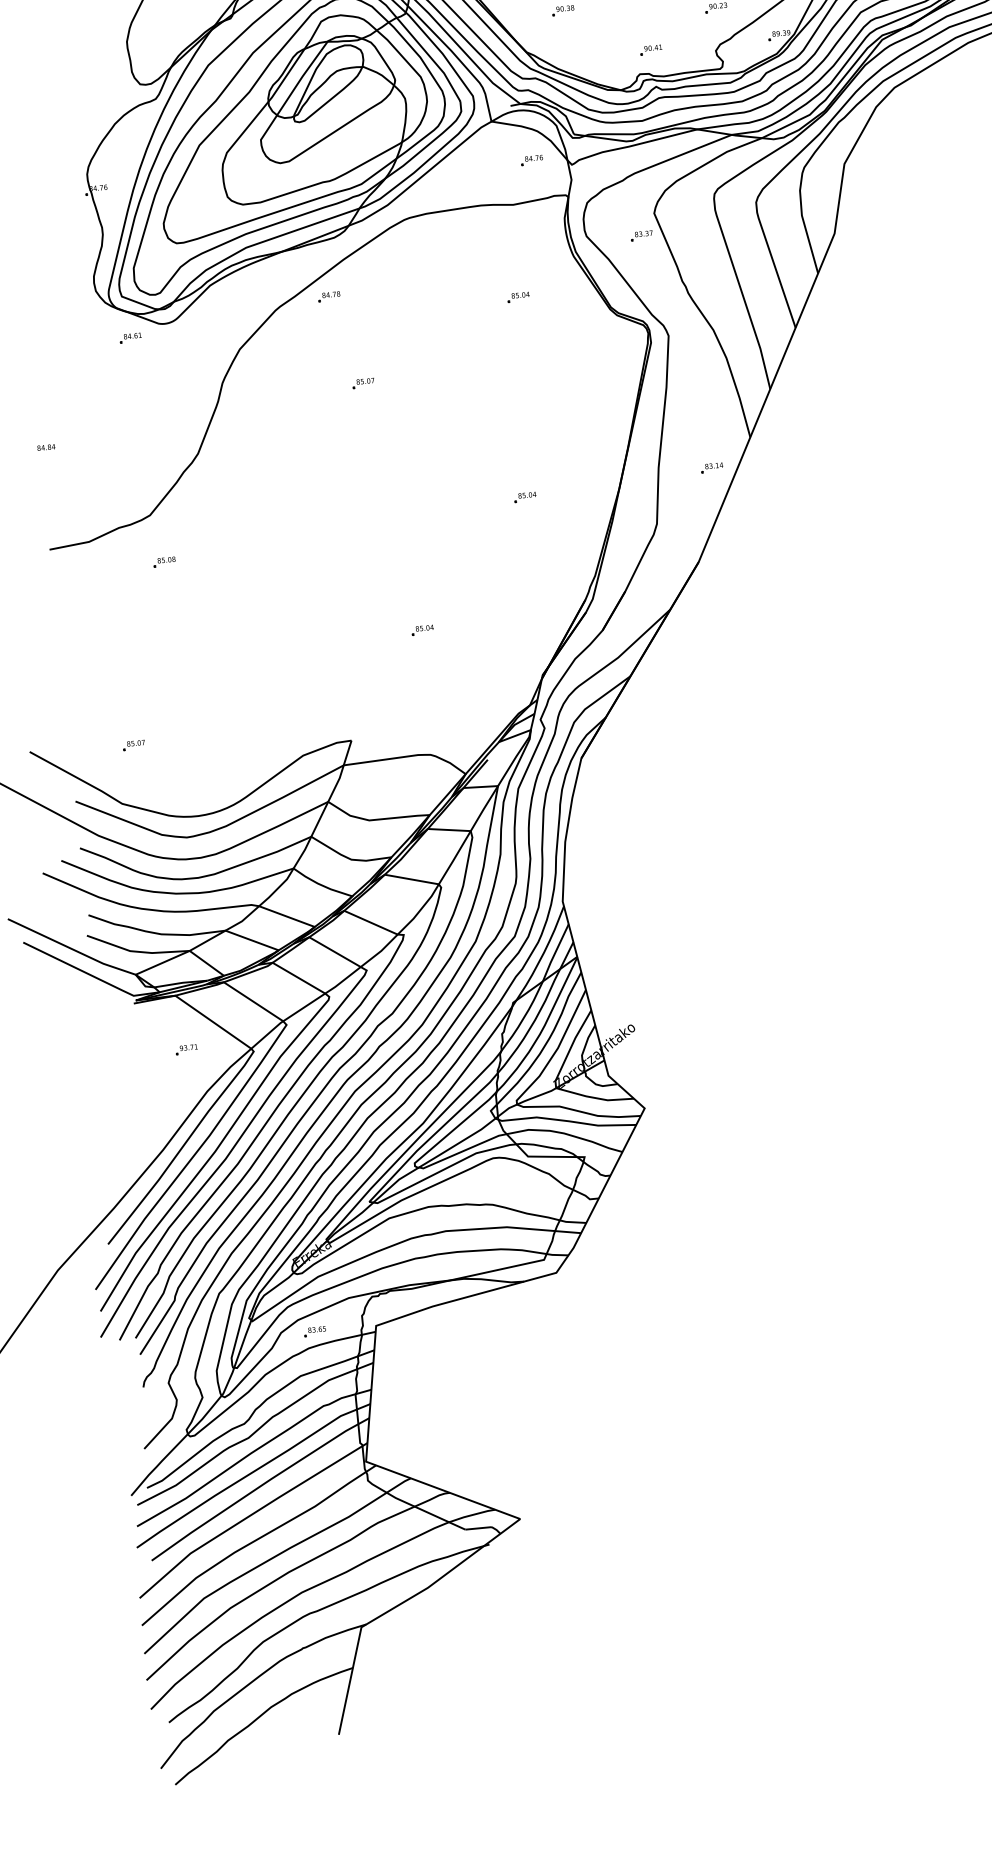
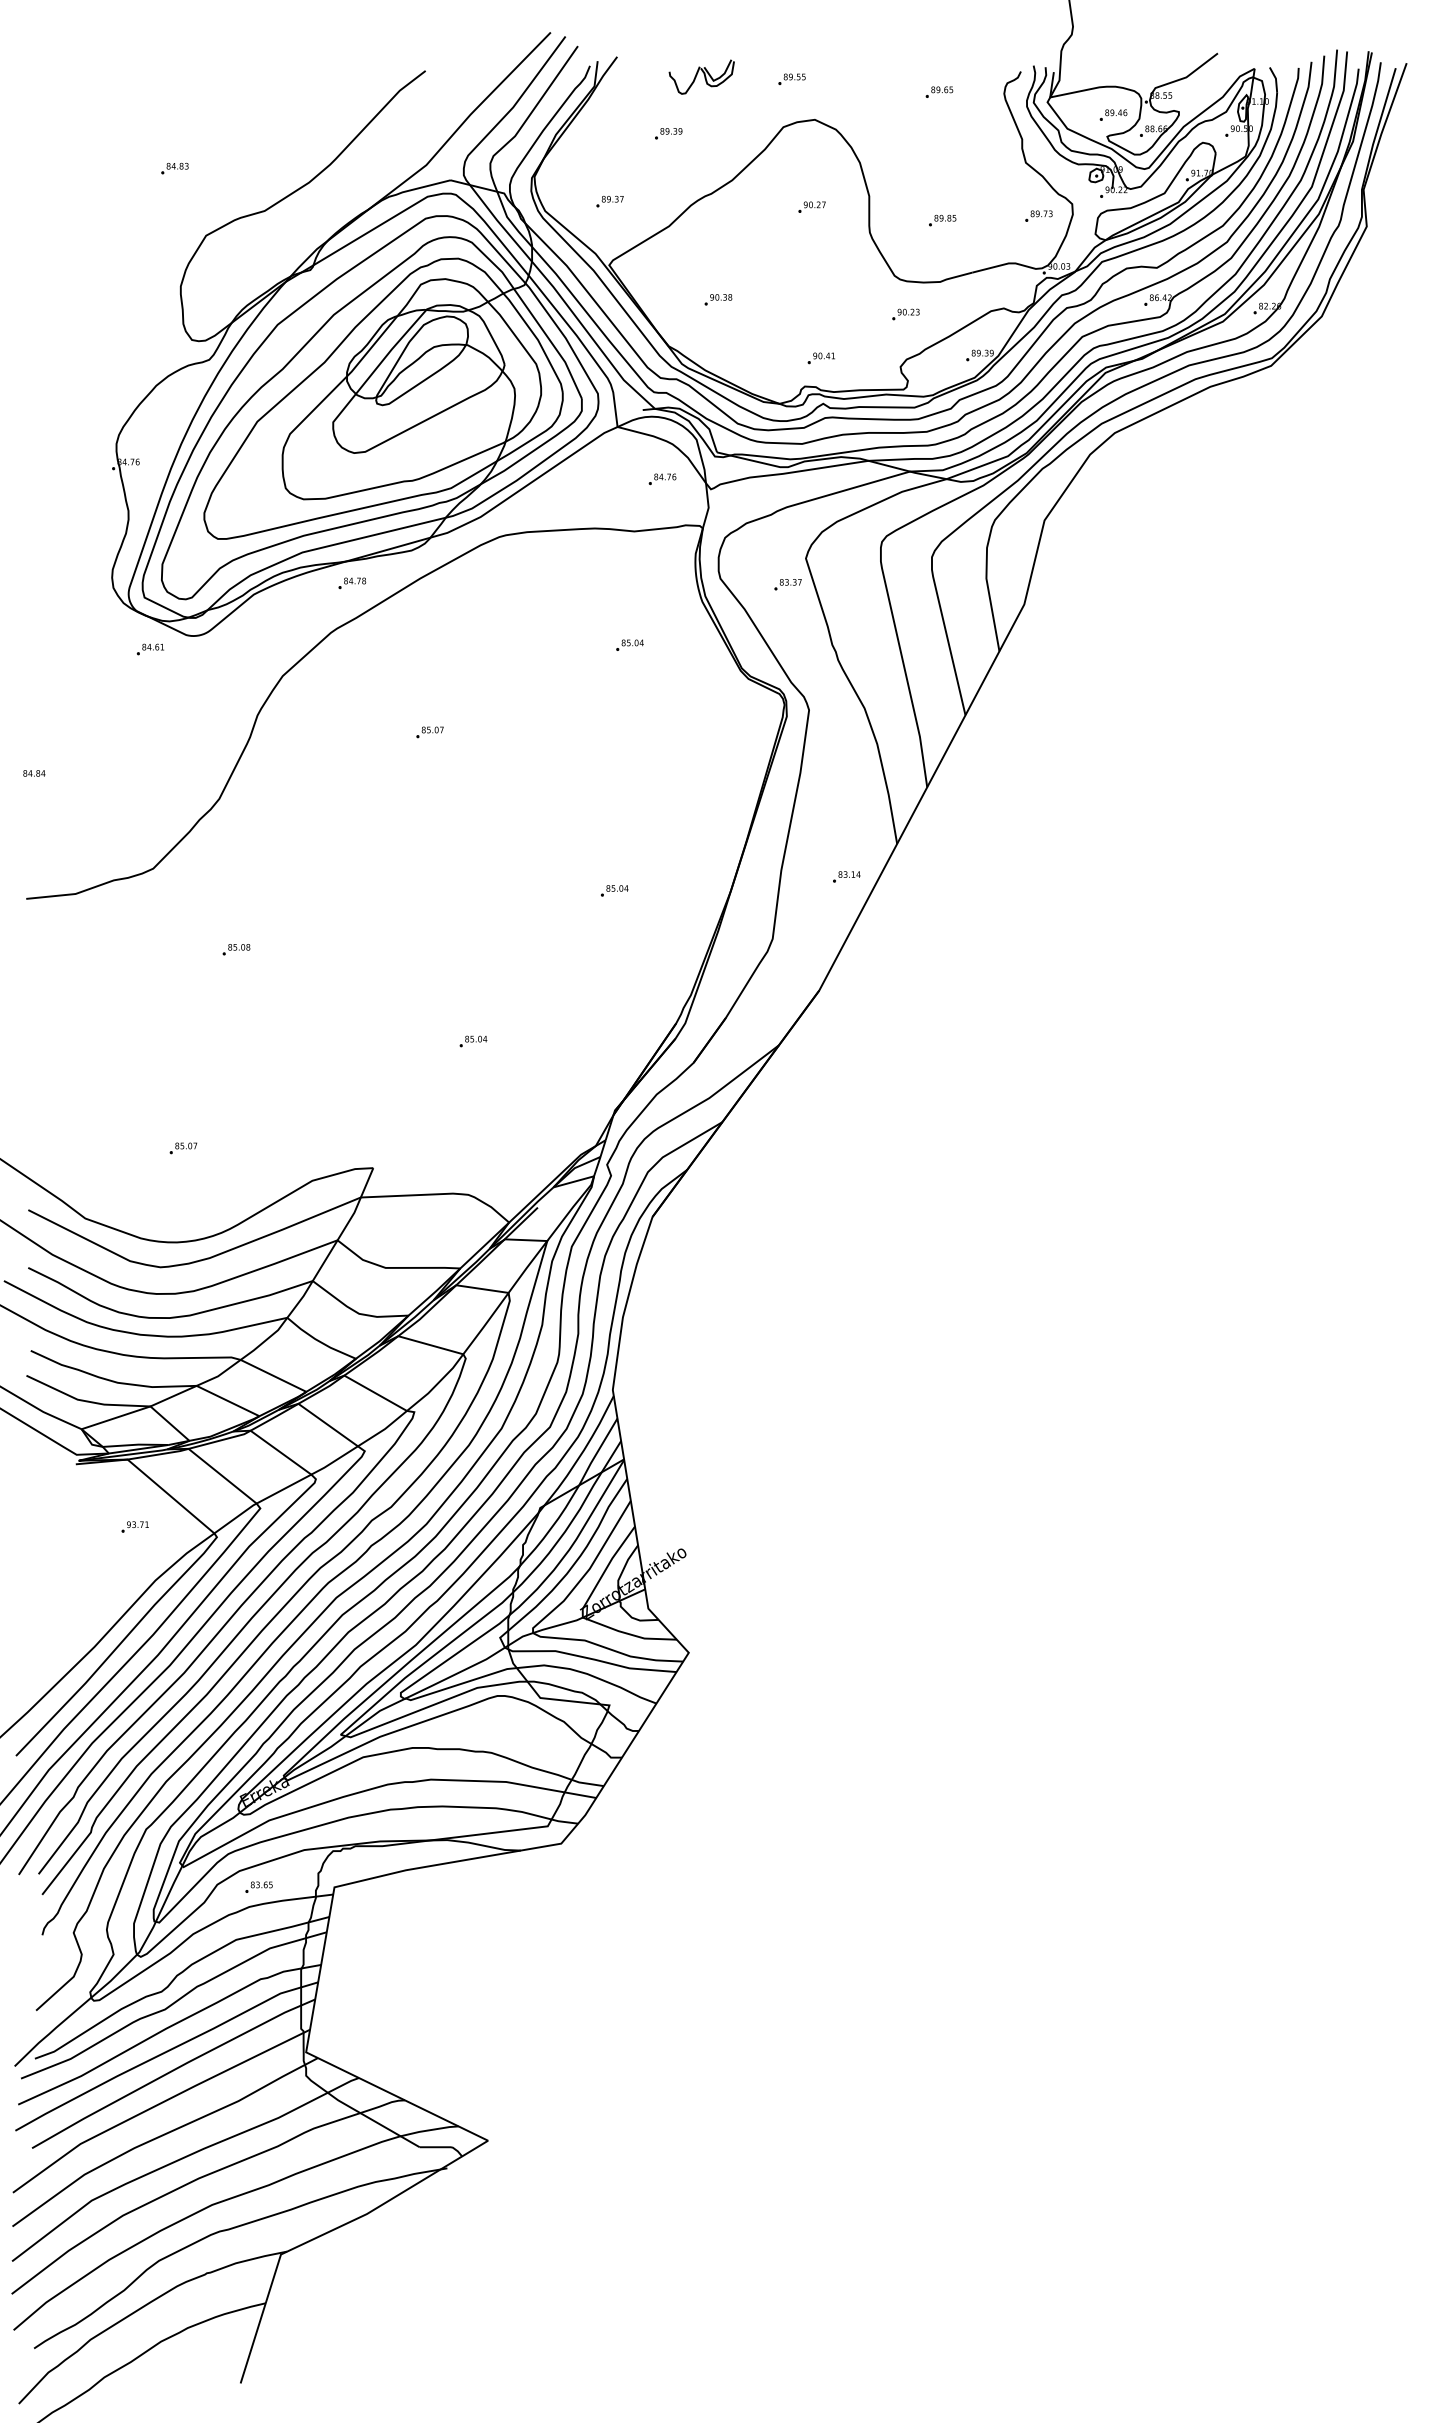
part: (329, 296) -> (352, 583), moved
part: (164, 562) -> (236, 949), moved
part: (133, 745) -> (183, 1148), moved

